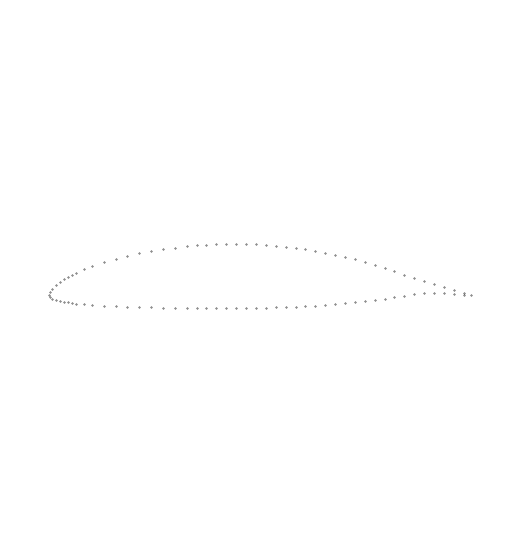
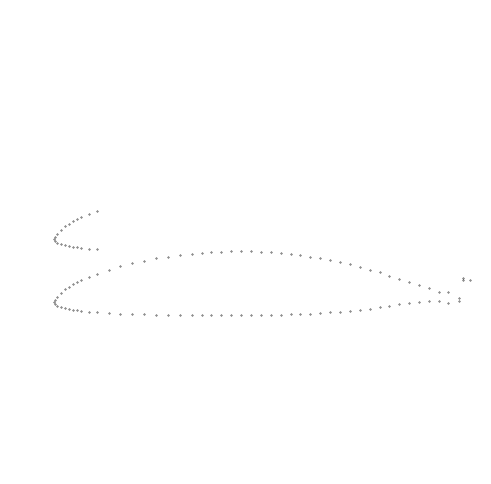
part: (68, 215) -> (73, 222), added
part: (444, 290) -> (449, 297), size x1.6
part: (467, 294) -> (466, 279), moved

